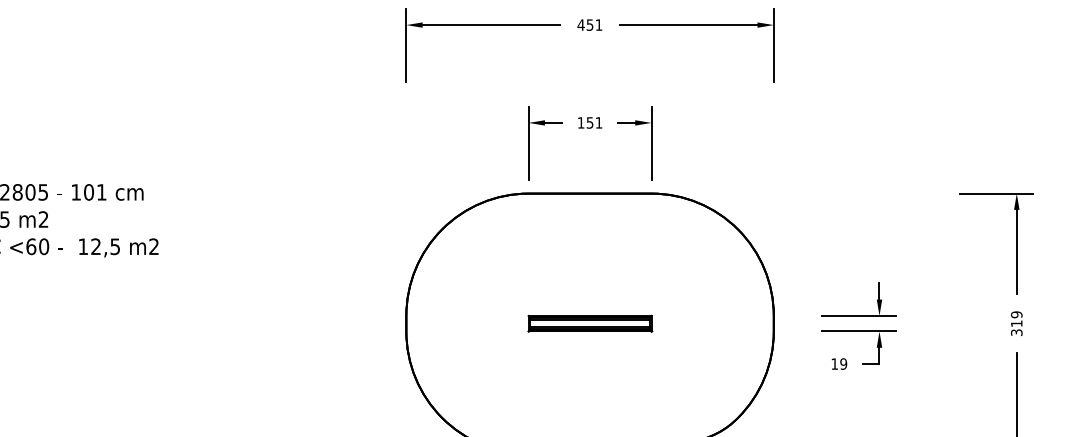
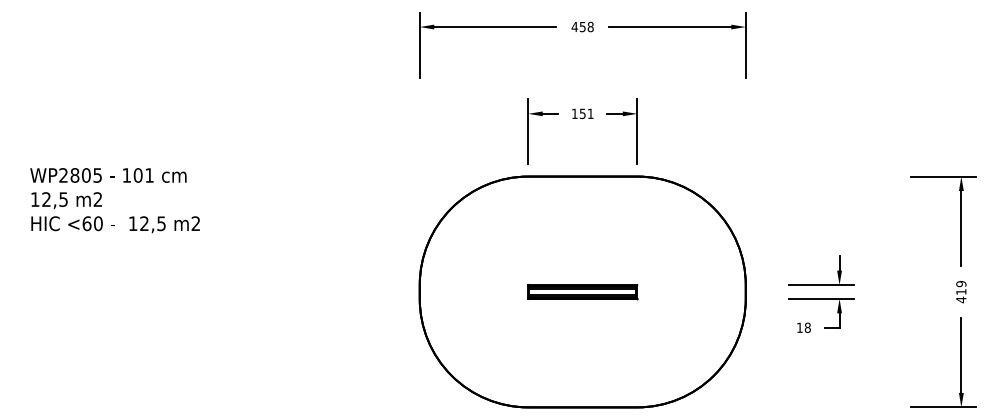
text: (598, 24) -> (590, 26), 451 -> 458
text: (1016, 332) -> (961, 299), 319 -> 419
text: (843, 363) -> (807, 327), 19 -> 18

